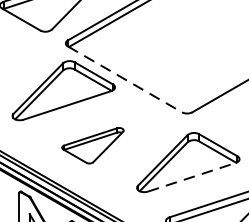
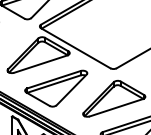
line: (126, 79) -> (76, 48), dashed -> solid
part: (93, 145) -> (56, 88), size x1.67
line: (192, 176) -> (116, 107), dashed -> solid

